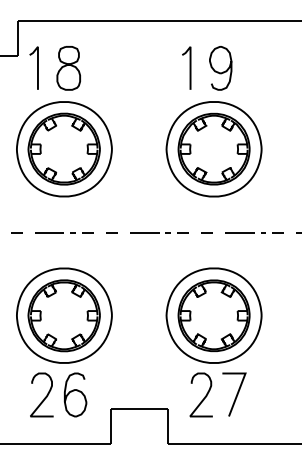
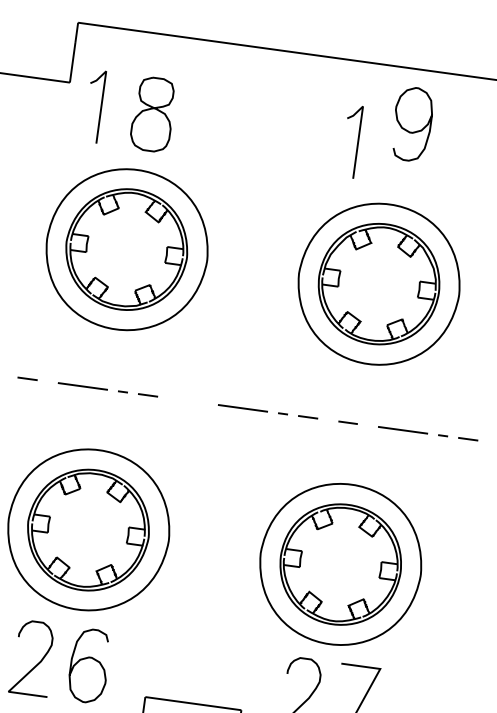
curve: (218, 71) -> (407, 129), moved
line: (111, 232) -> (187, 400), removed

